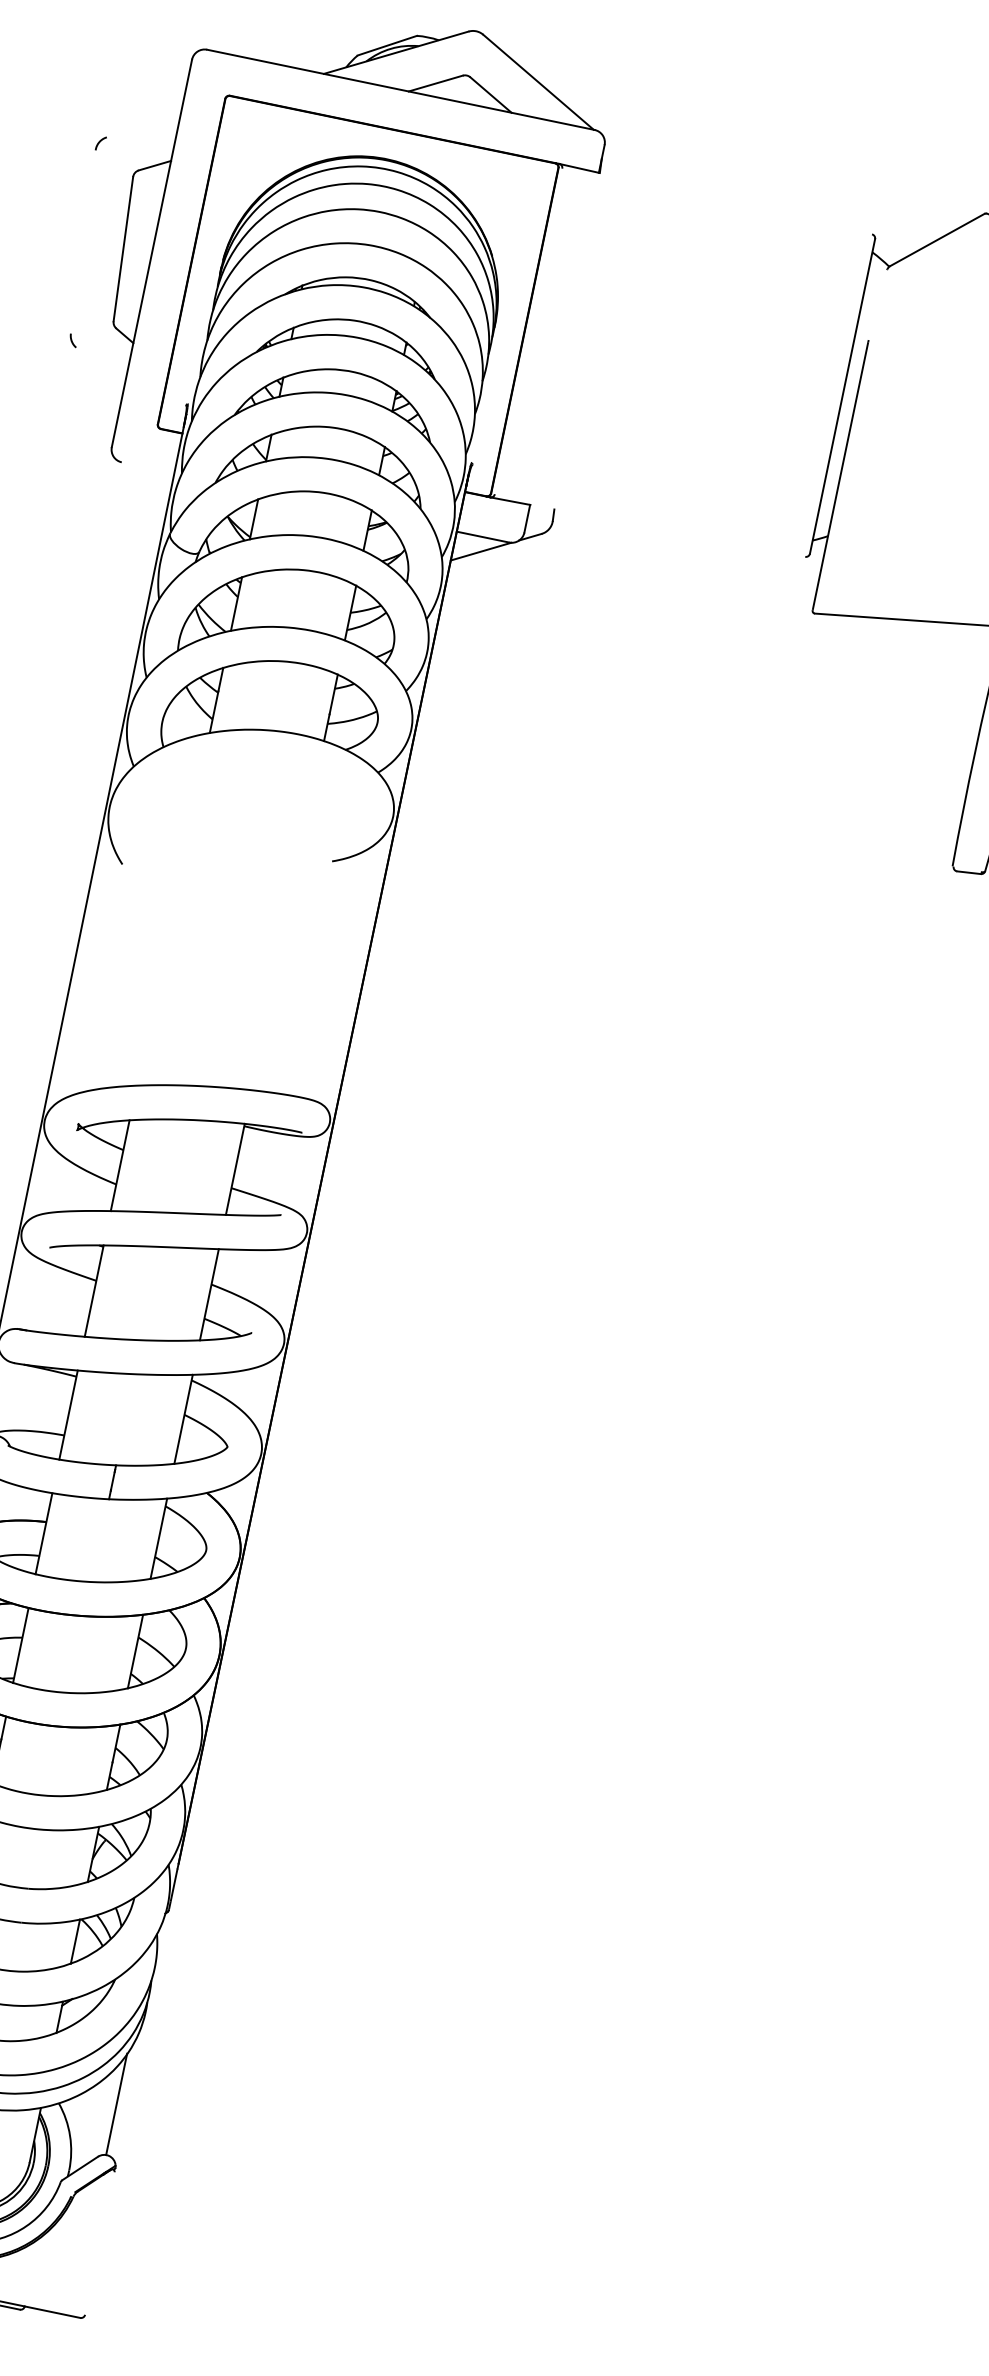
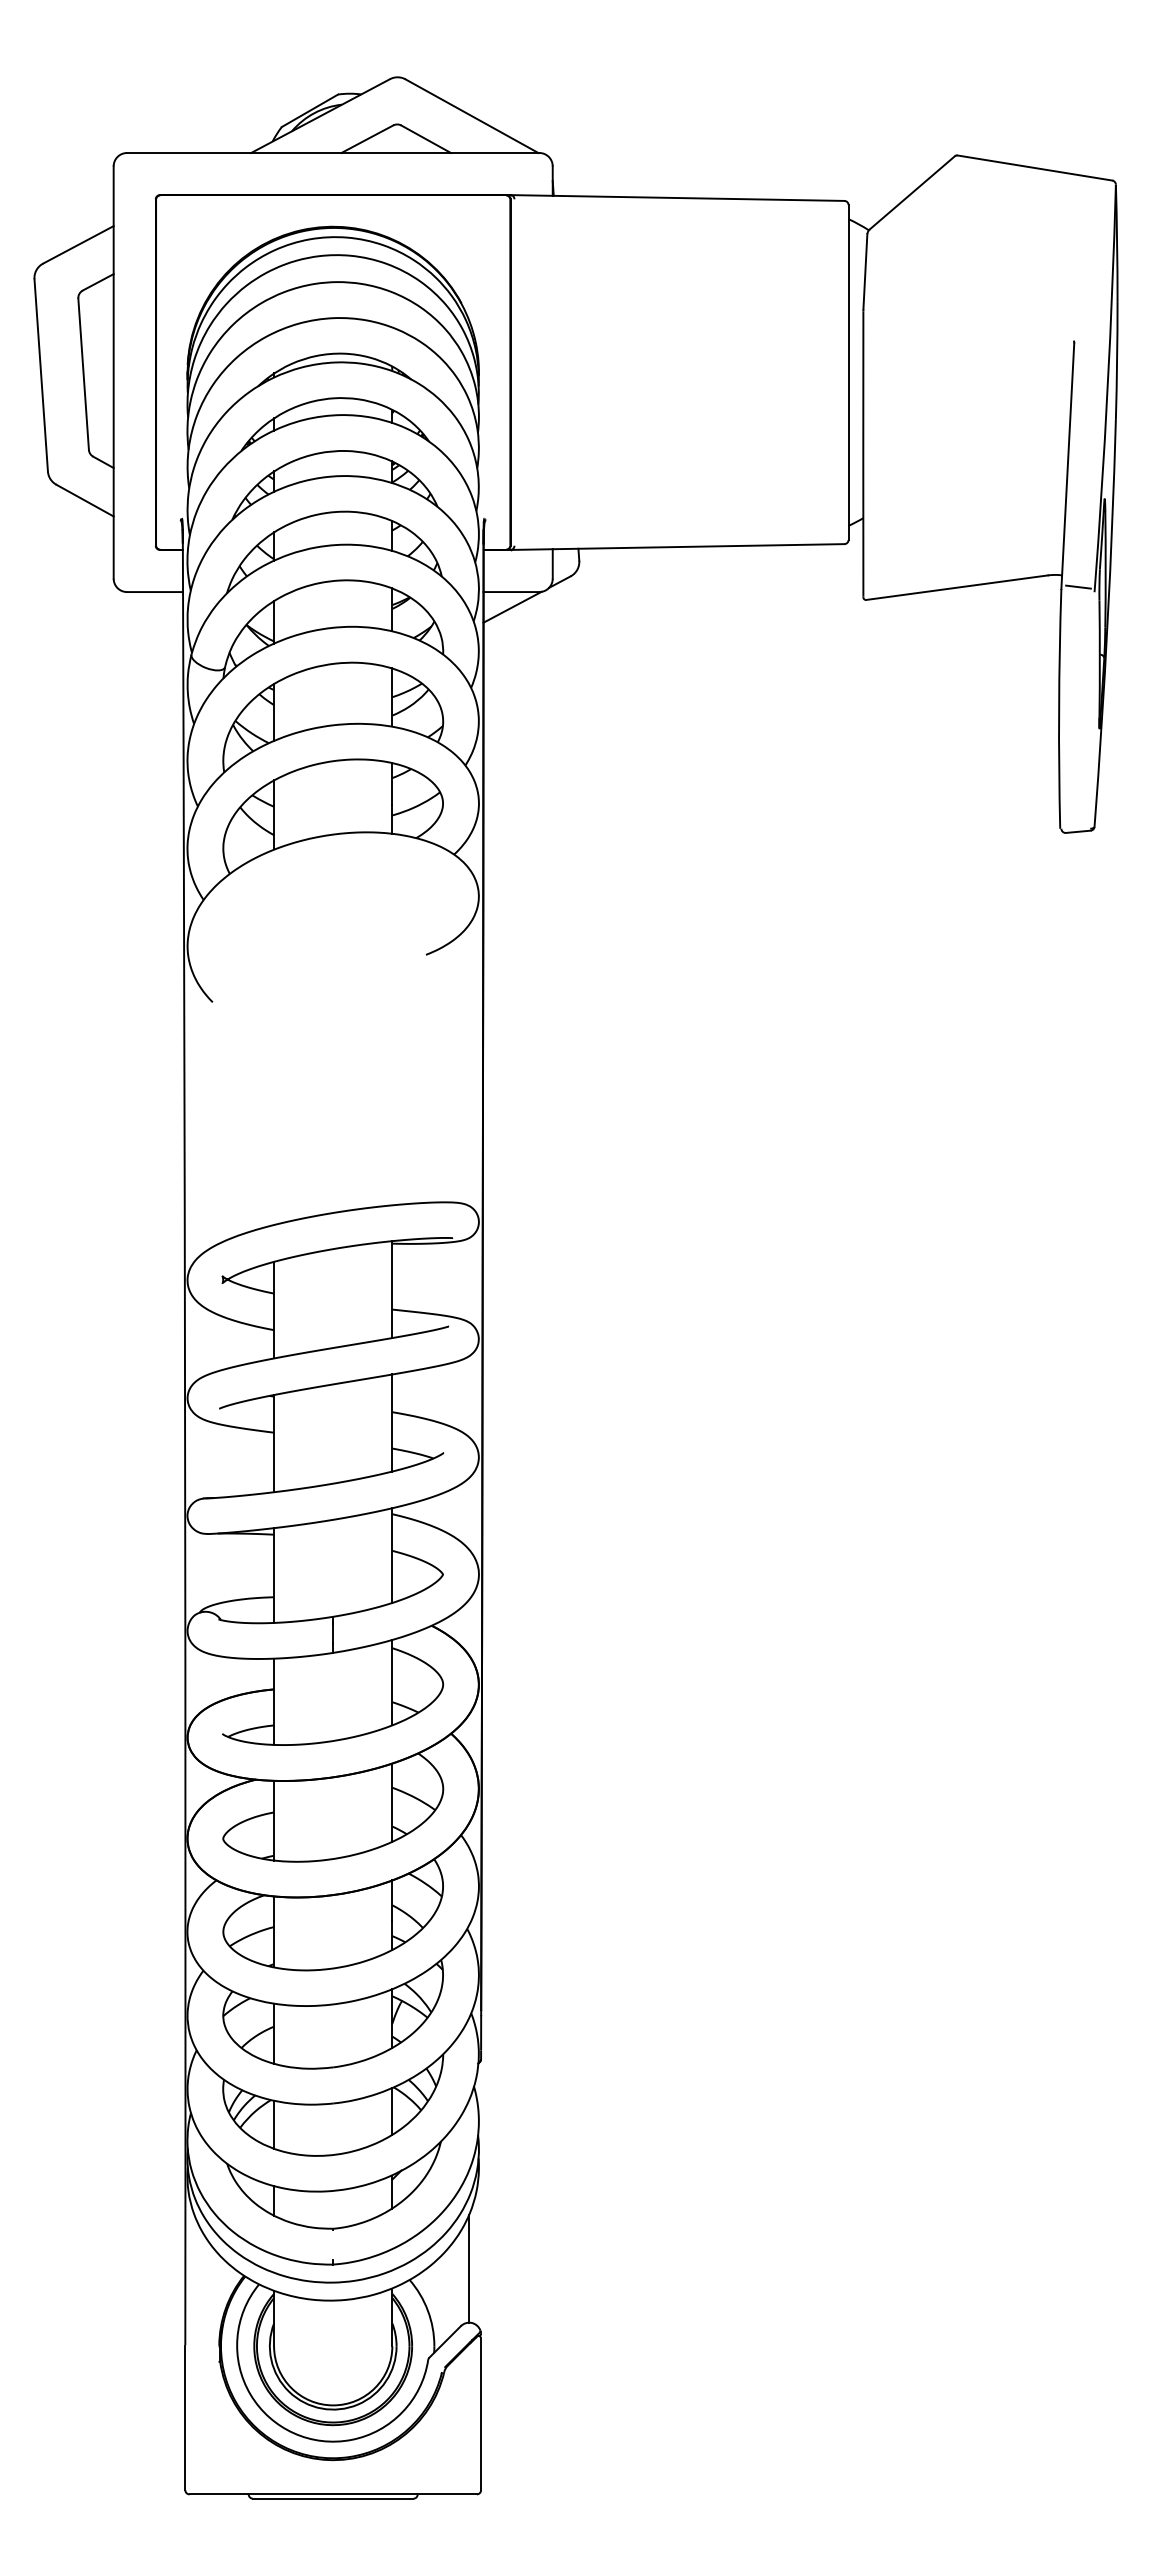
line: (143, 126) -> (78, 244), added
line: (735, 202) -> (698, 197), added
line: (82, 241) -> (40, 375), added
line: (878, 304) -> (865, 271), added
line: (99, 368) -> (84, 500), added
line: (147, 468) -> (154, 592), added
line: (667, 530) -> (698, 546), added
line: (100, 2243) -> (481, 2414), added

